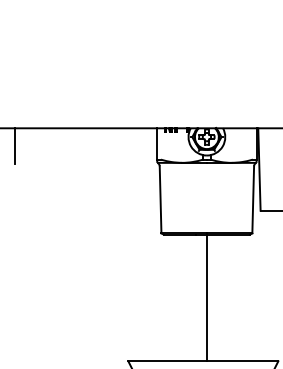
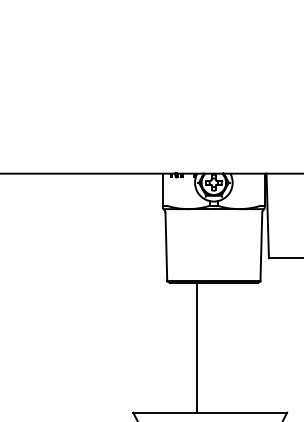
line: (14, 145) -> (16, 191), removed
line: (206, 296) -> (196, 346), moved

